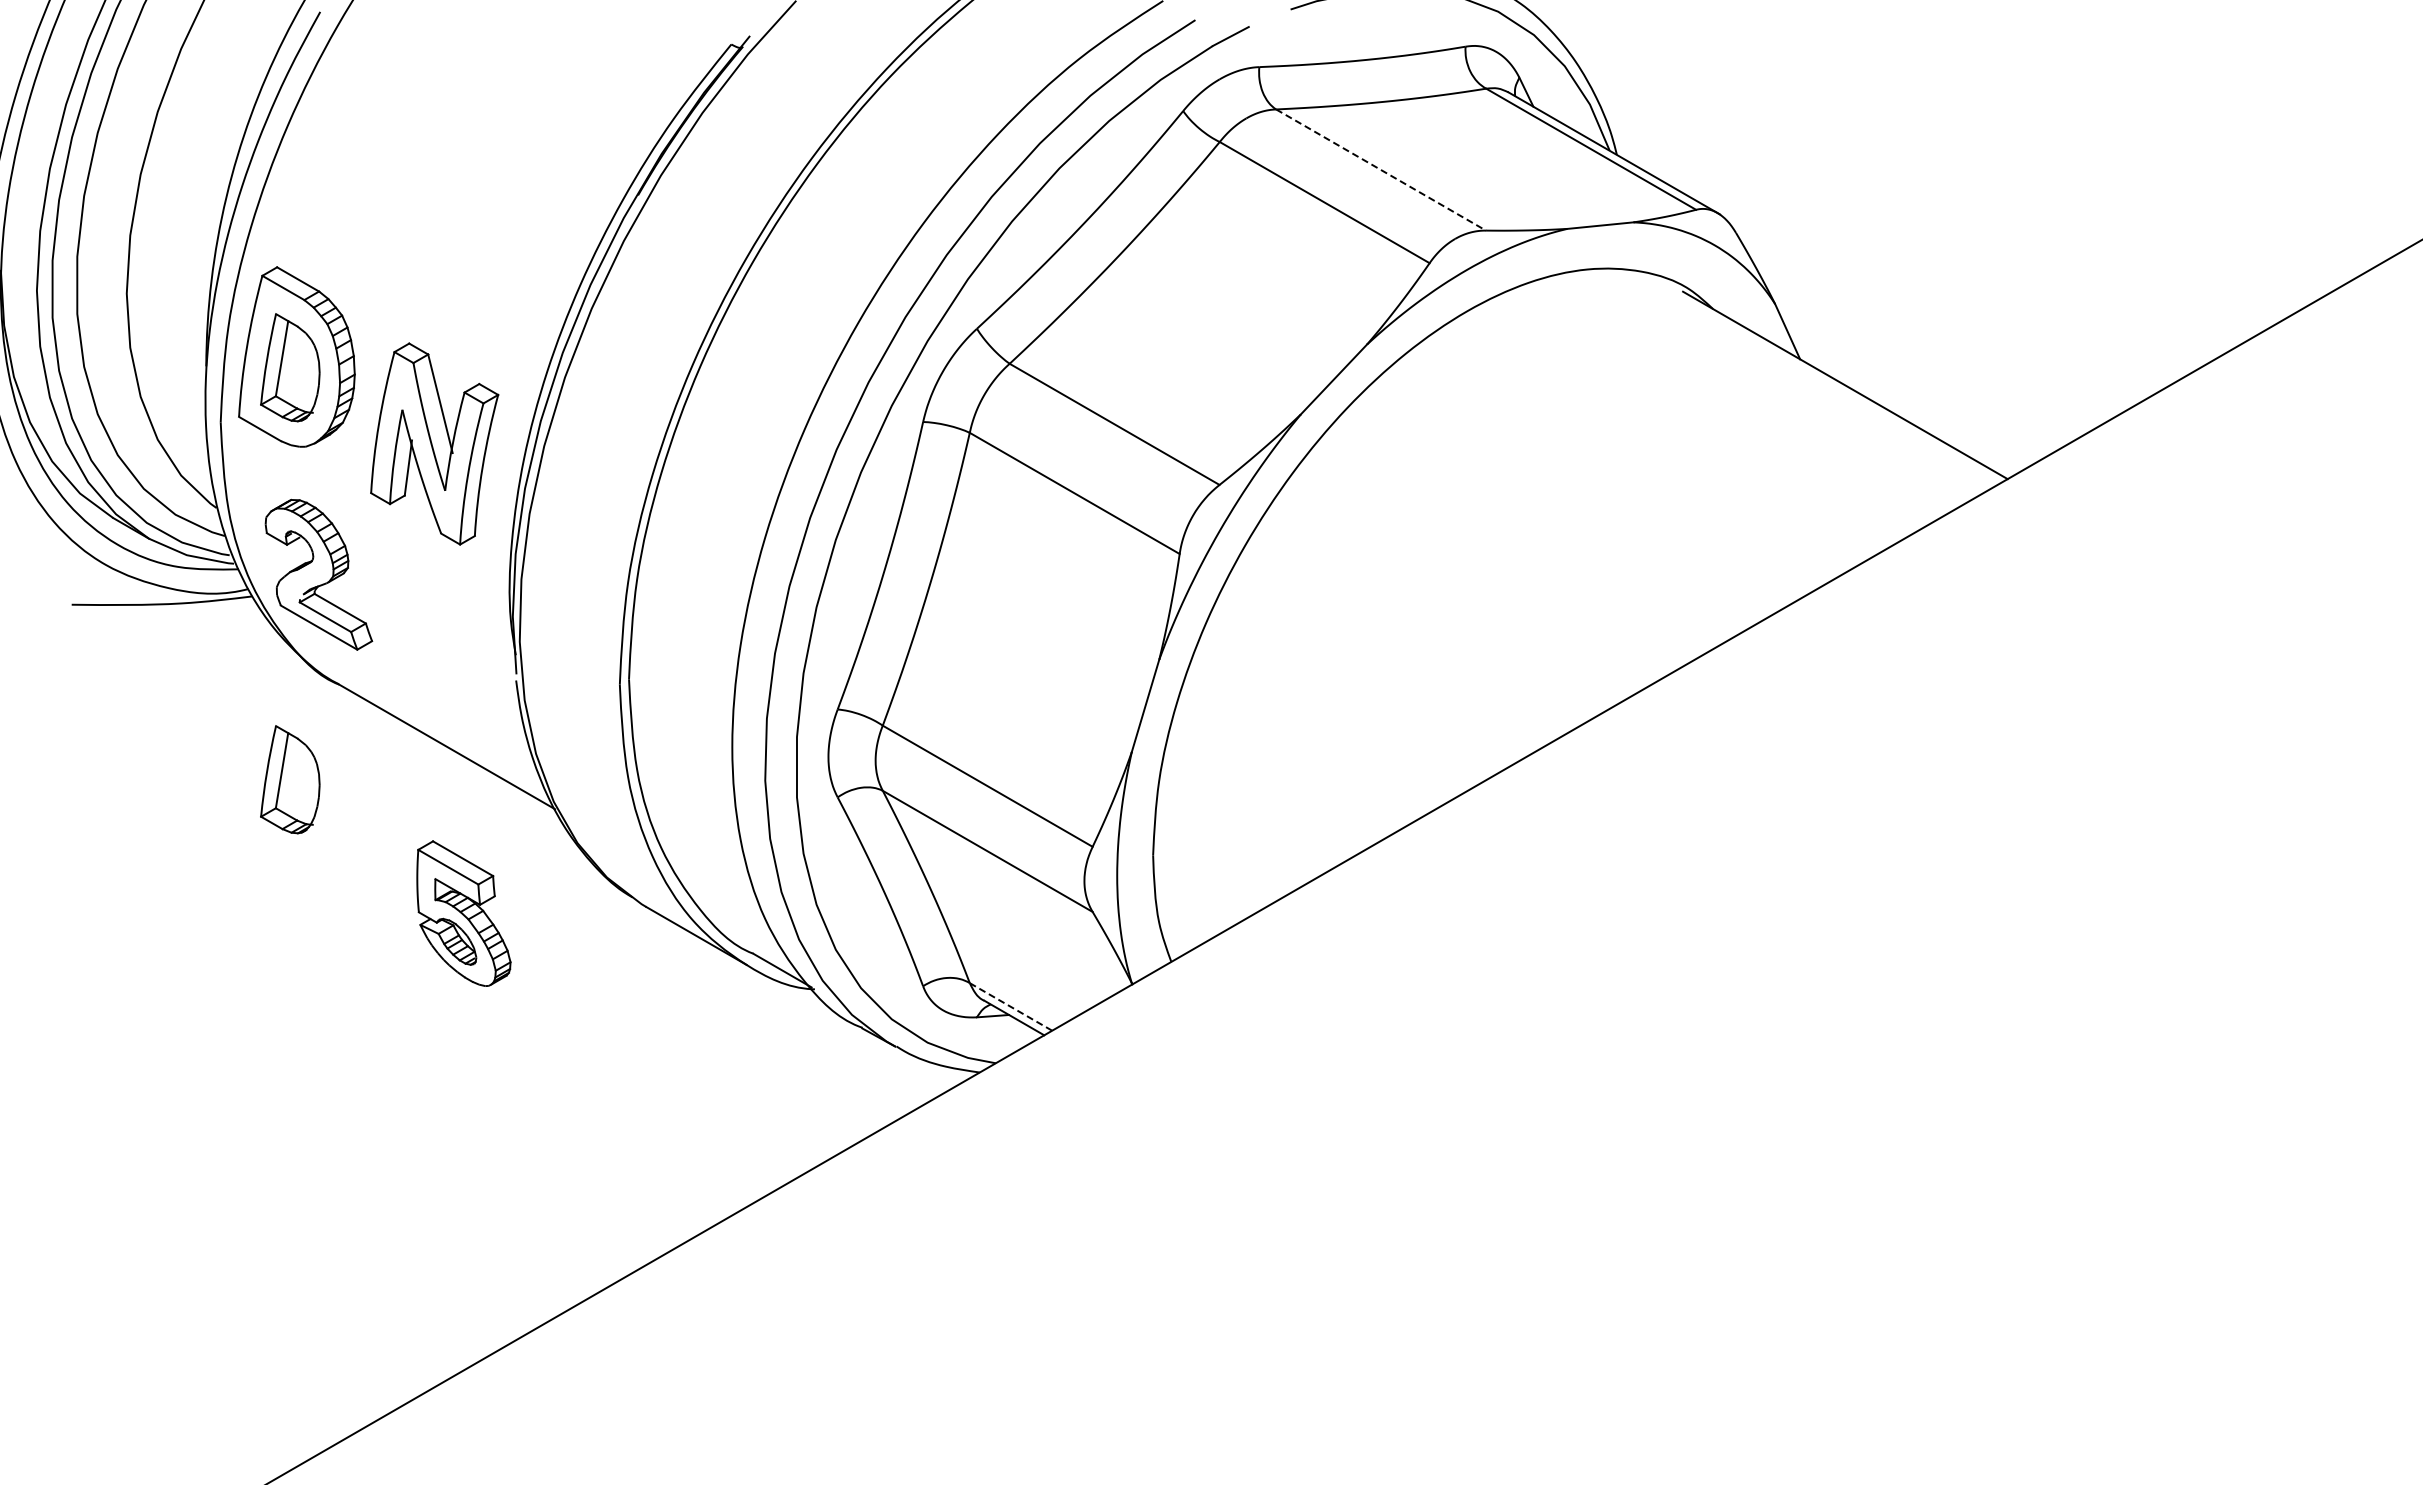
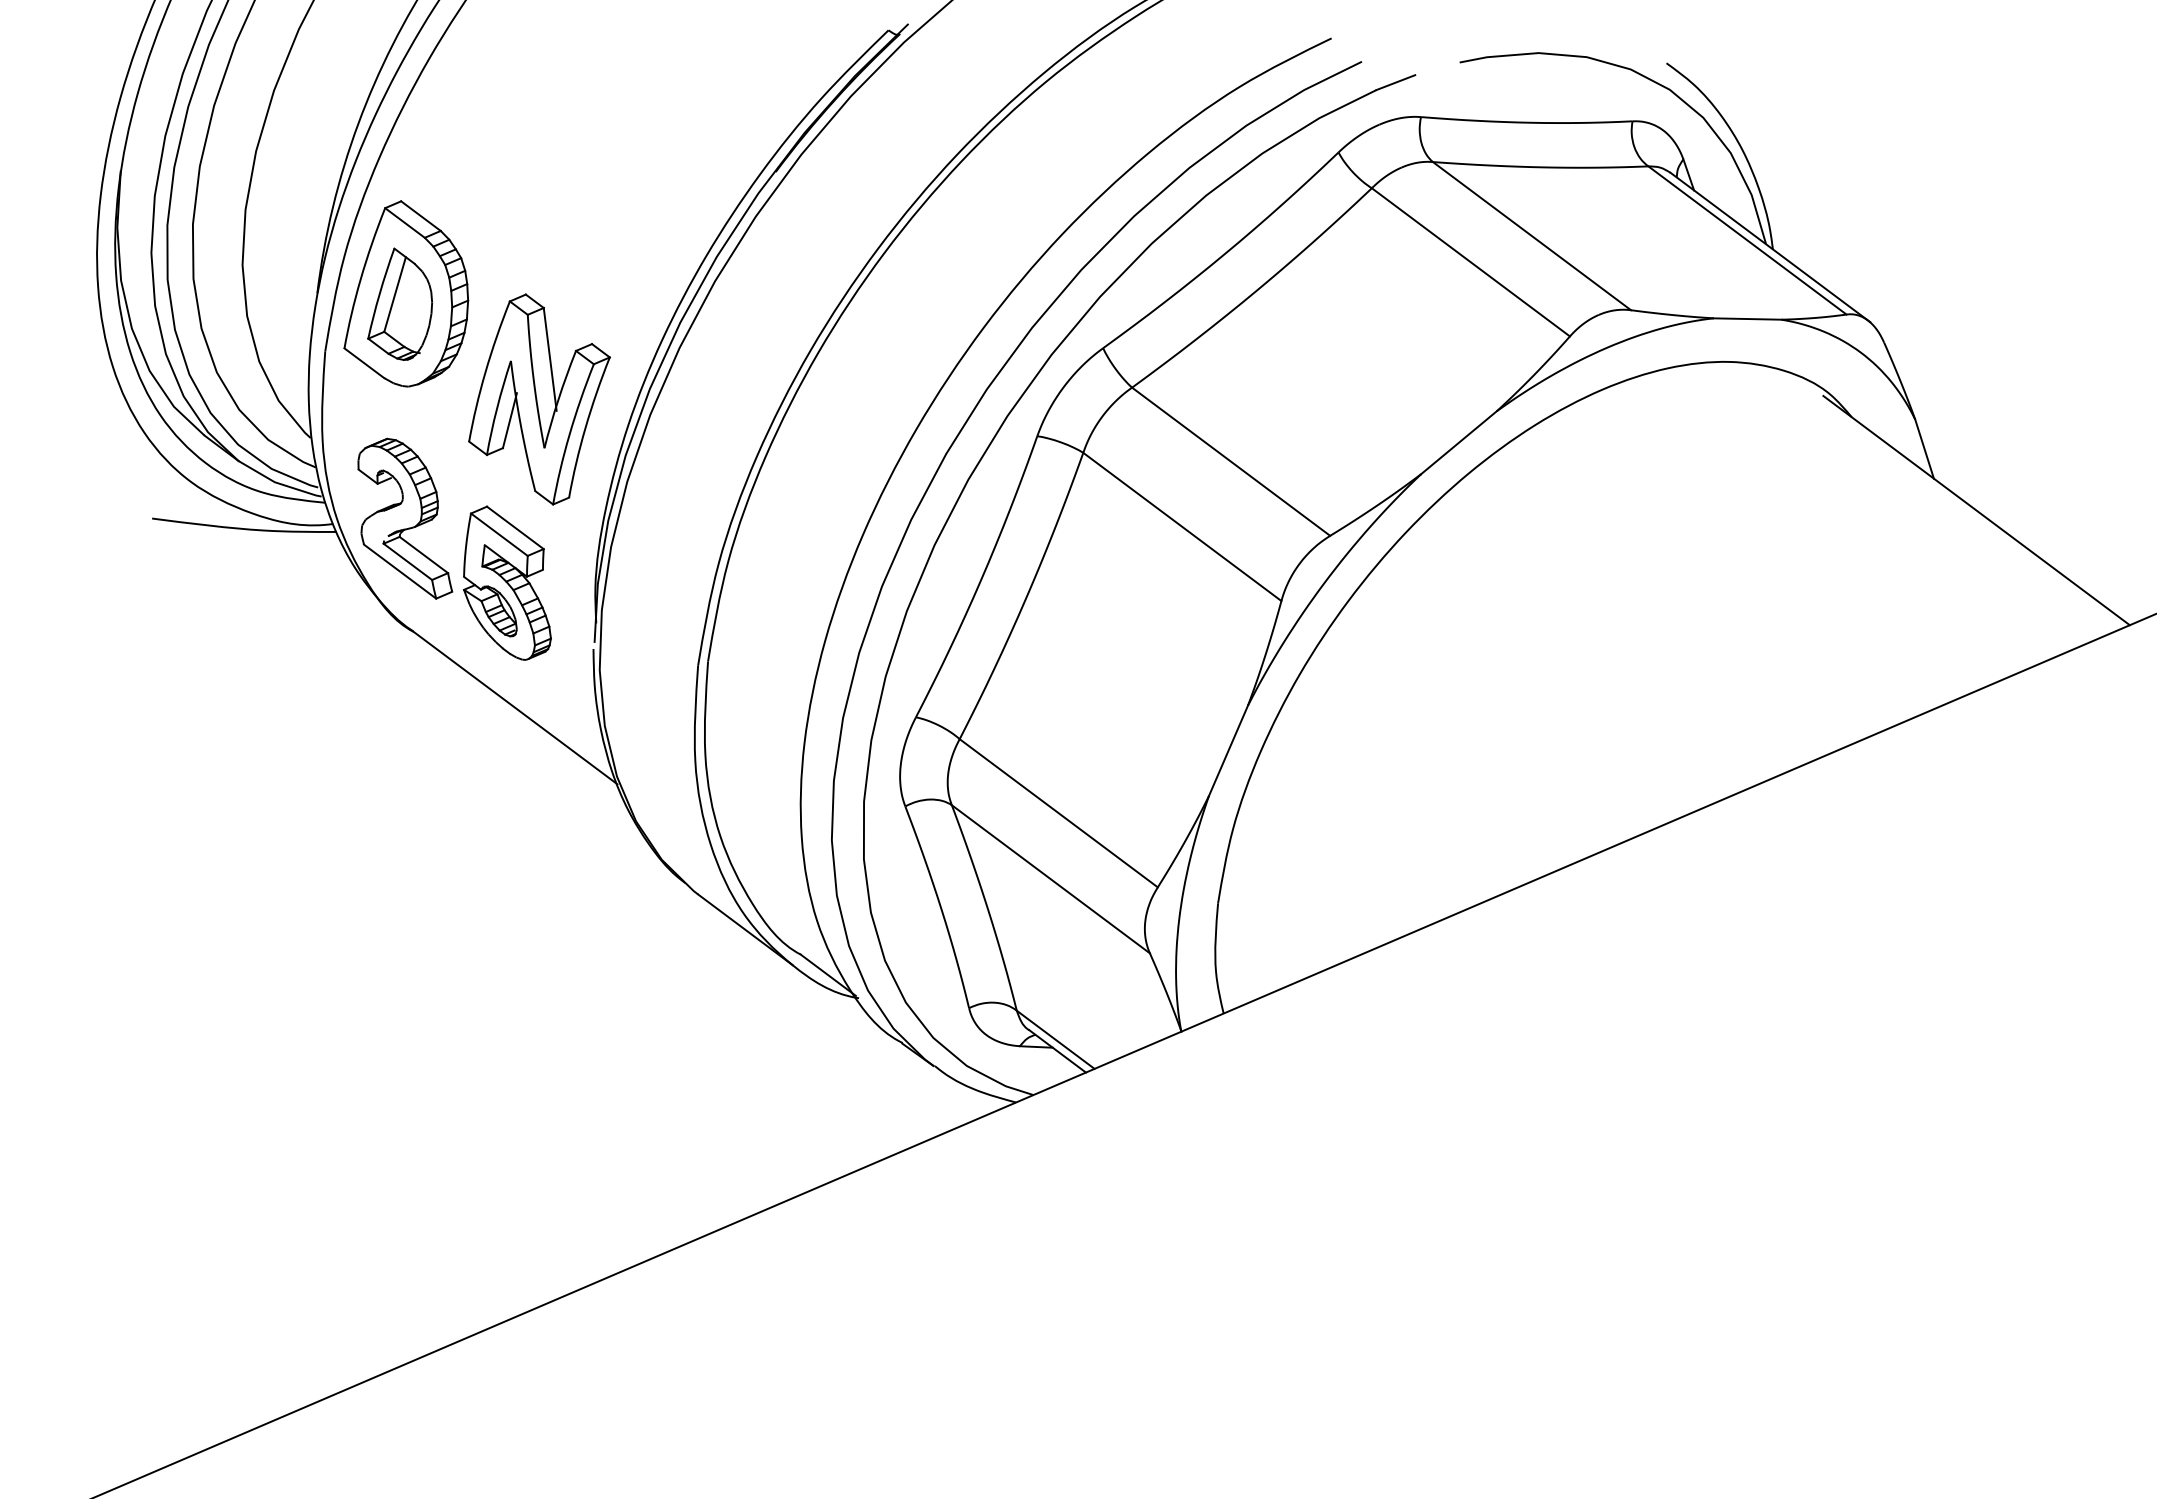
line: (1381, 170) -> (1532, 236), dashed -> solid
part: (290, 779) -> (352, 722), removed
part: (463, 913) -> (509, 583), moved
line: (1011, 1006) -> (1056, 1039), dashed -> solid

